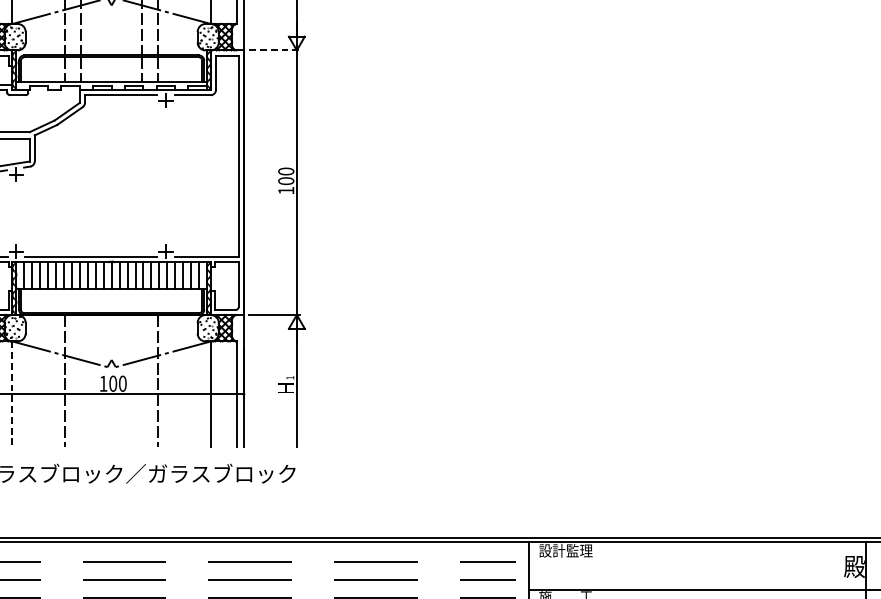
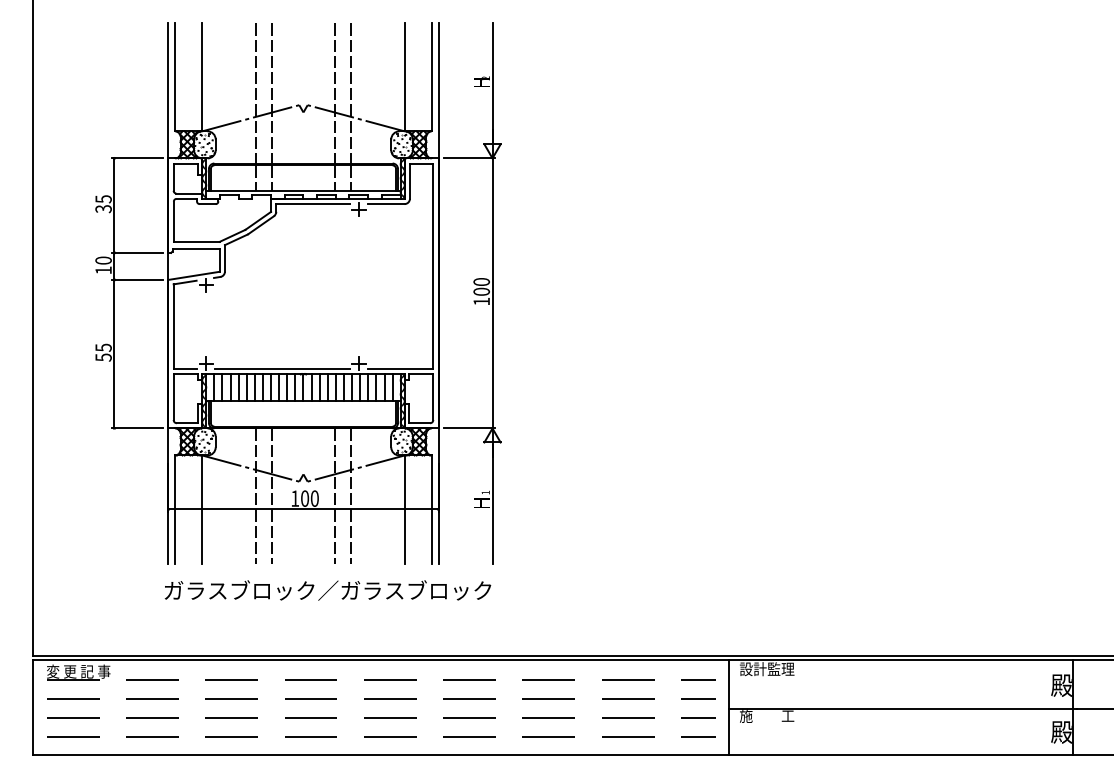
line: (274, 50) -> (469, 158), dashed -> solid
line: (81, 380) -> (272, 495), added
line: (142, 380) -> (334, 495), added
line: (12, 394) -> (202, 509), dashed -> solid

